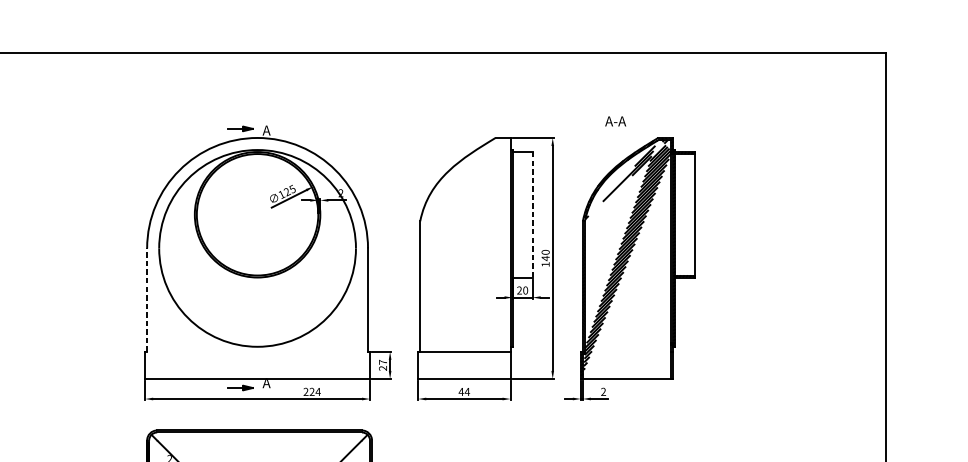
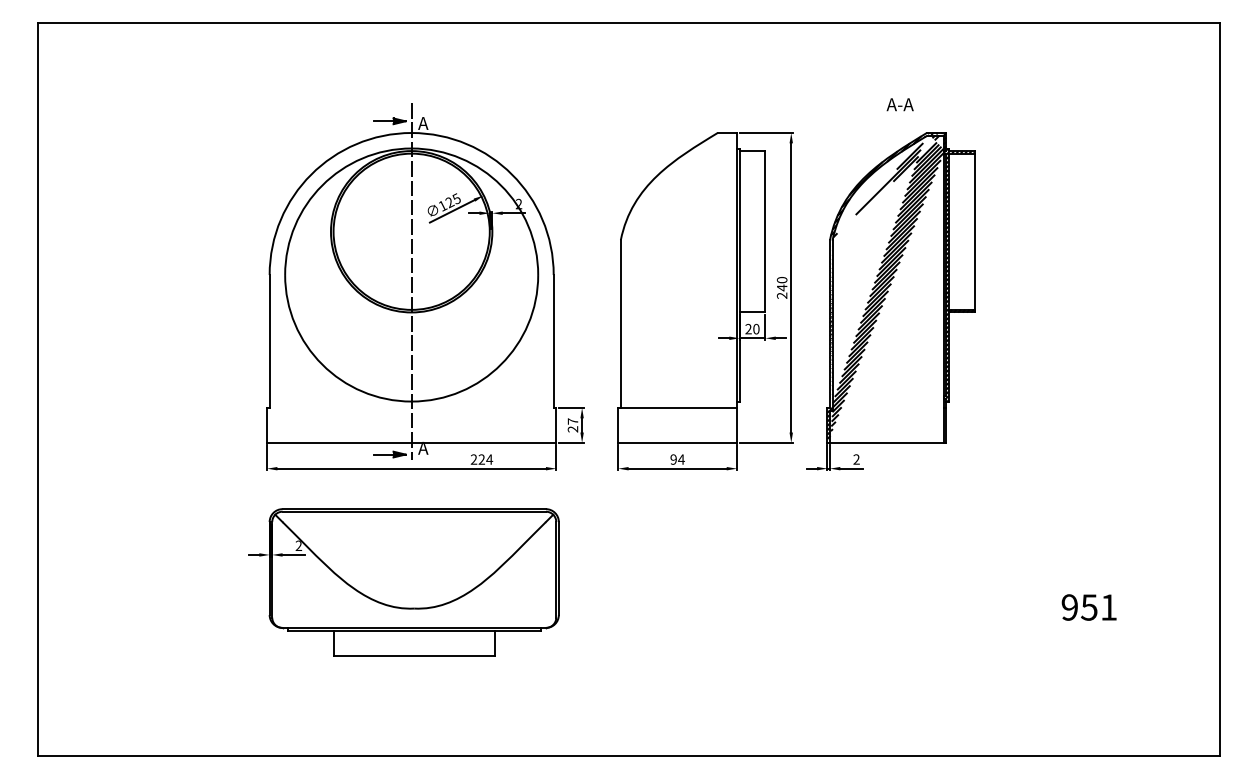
text: (615, 121) -> (899, 104), moved
line: (532, 214) -> (765, 231), dashed -> solid
line: (257, 253) -> (411, 281), added
text: (545, 264) -> (781, 295), 140 -> 240
line: (147, 300) -> (269, 341), dashed -> solid
text: (461, 391) -> (673, 459), 44 -> 94

